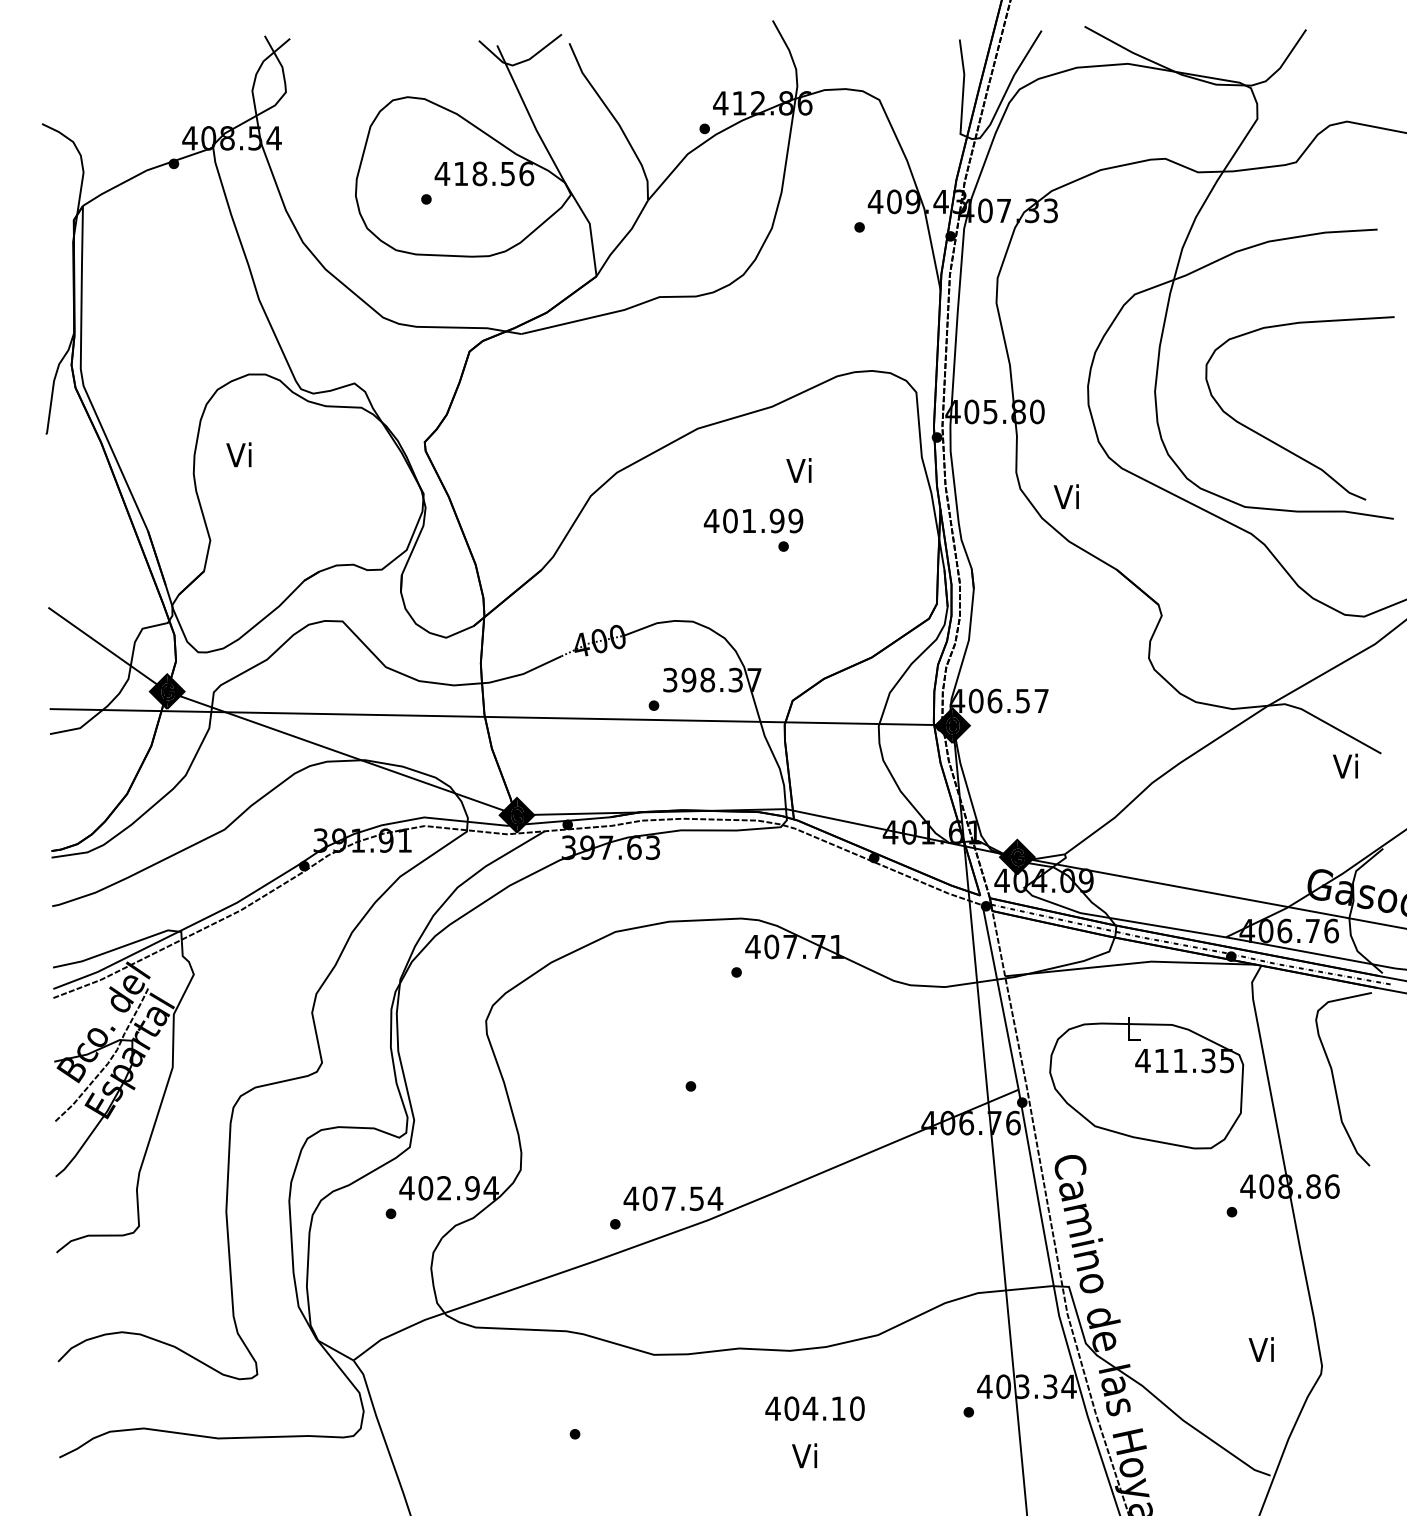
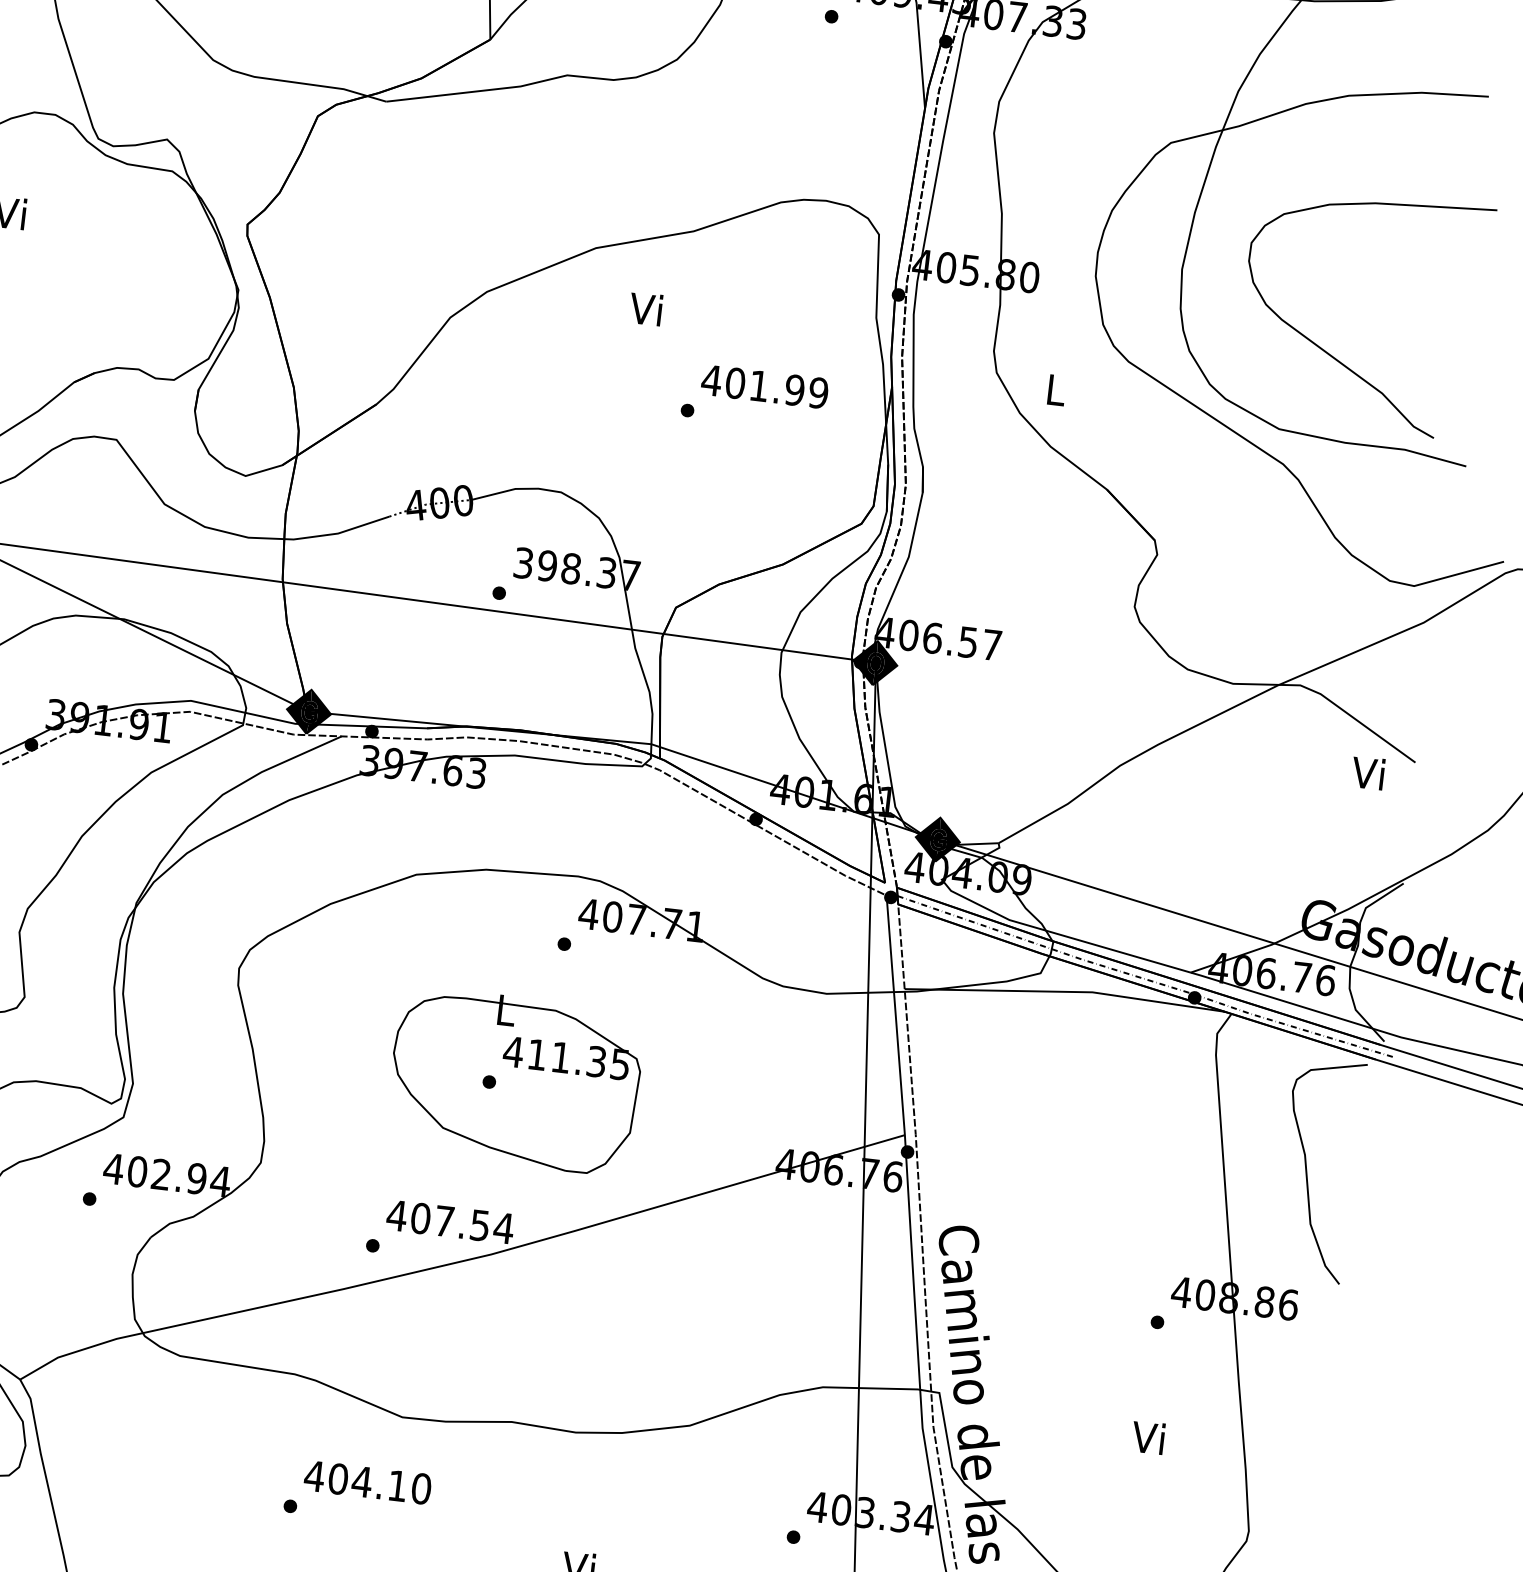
text: (798, 470) -> (645, 308), moved
text: (1065, 496) -> (1052, 389), Vi -> L
text: (753, 520) -> (764, 386), moved
part: (1146, 1083) -> (514, 1081), moved
text: (1260, 1349) -> (1147, 1437), moved
text: (814, 1408) -> (367, 1482), moved

